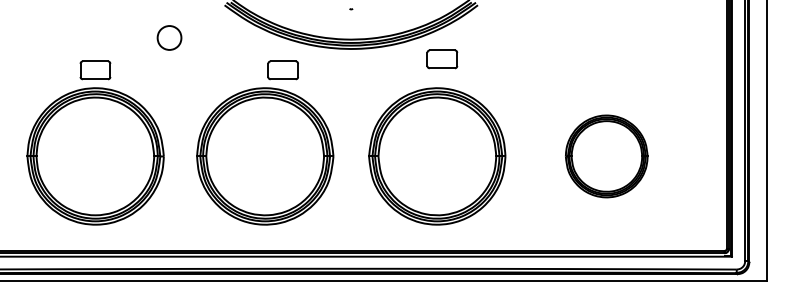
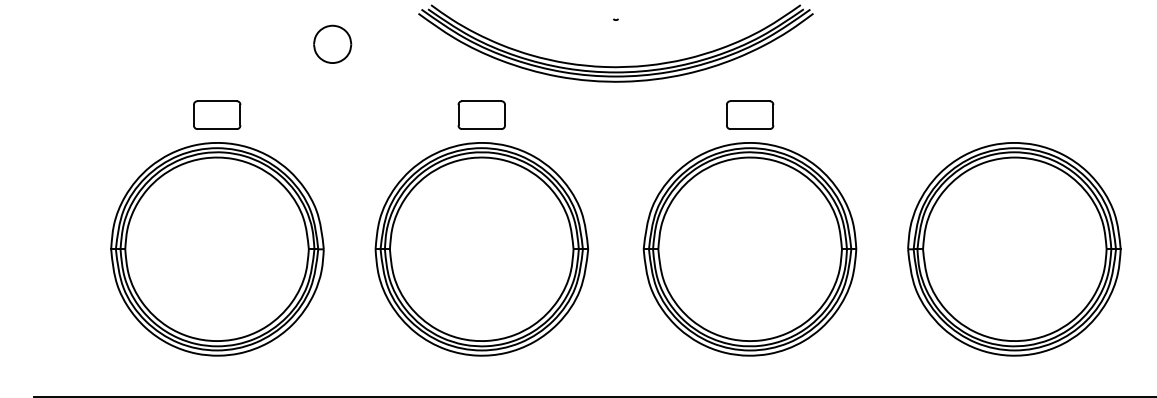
part: (169, 37) -> (332, 43), moved
part: (442, 59) -> (750, 115), moved
part: (282, 70) -> (480, 115), moved
part: (606, 156) -> (1013, 249), size x1.67

